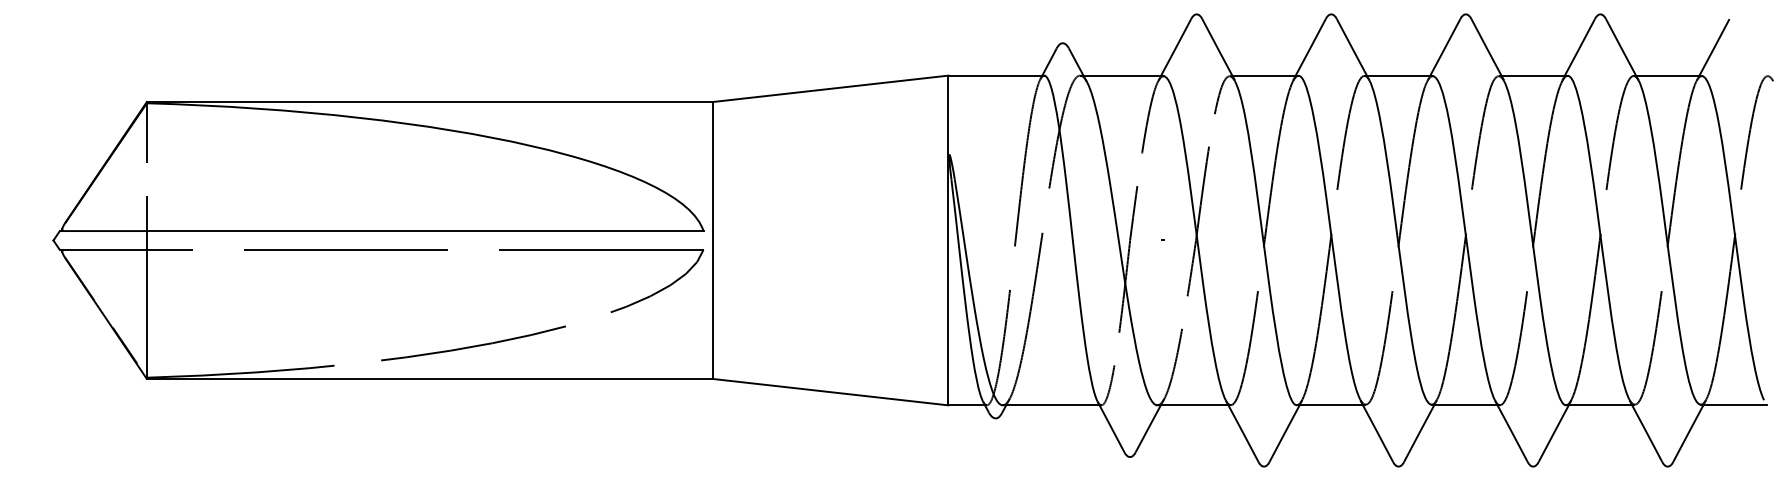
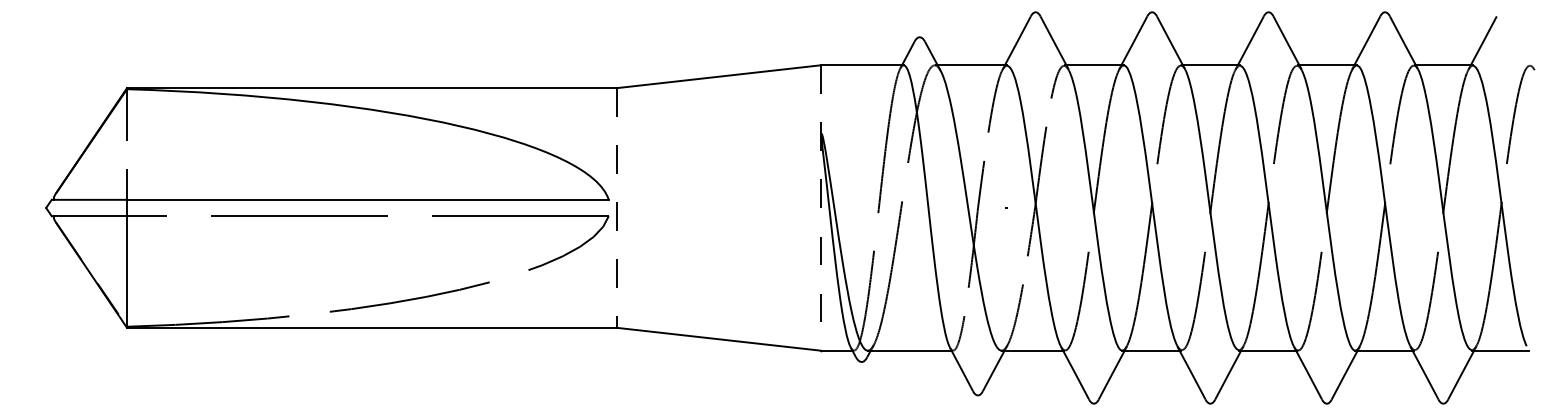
line: (712, 240) -> (616, 208), solid -> dashed
line: (948, 240) -> (820, 208), solid -> dashed

